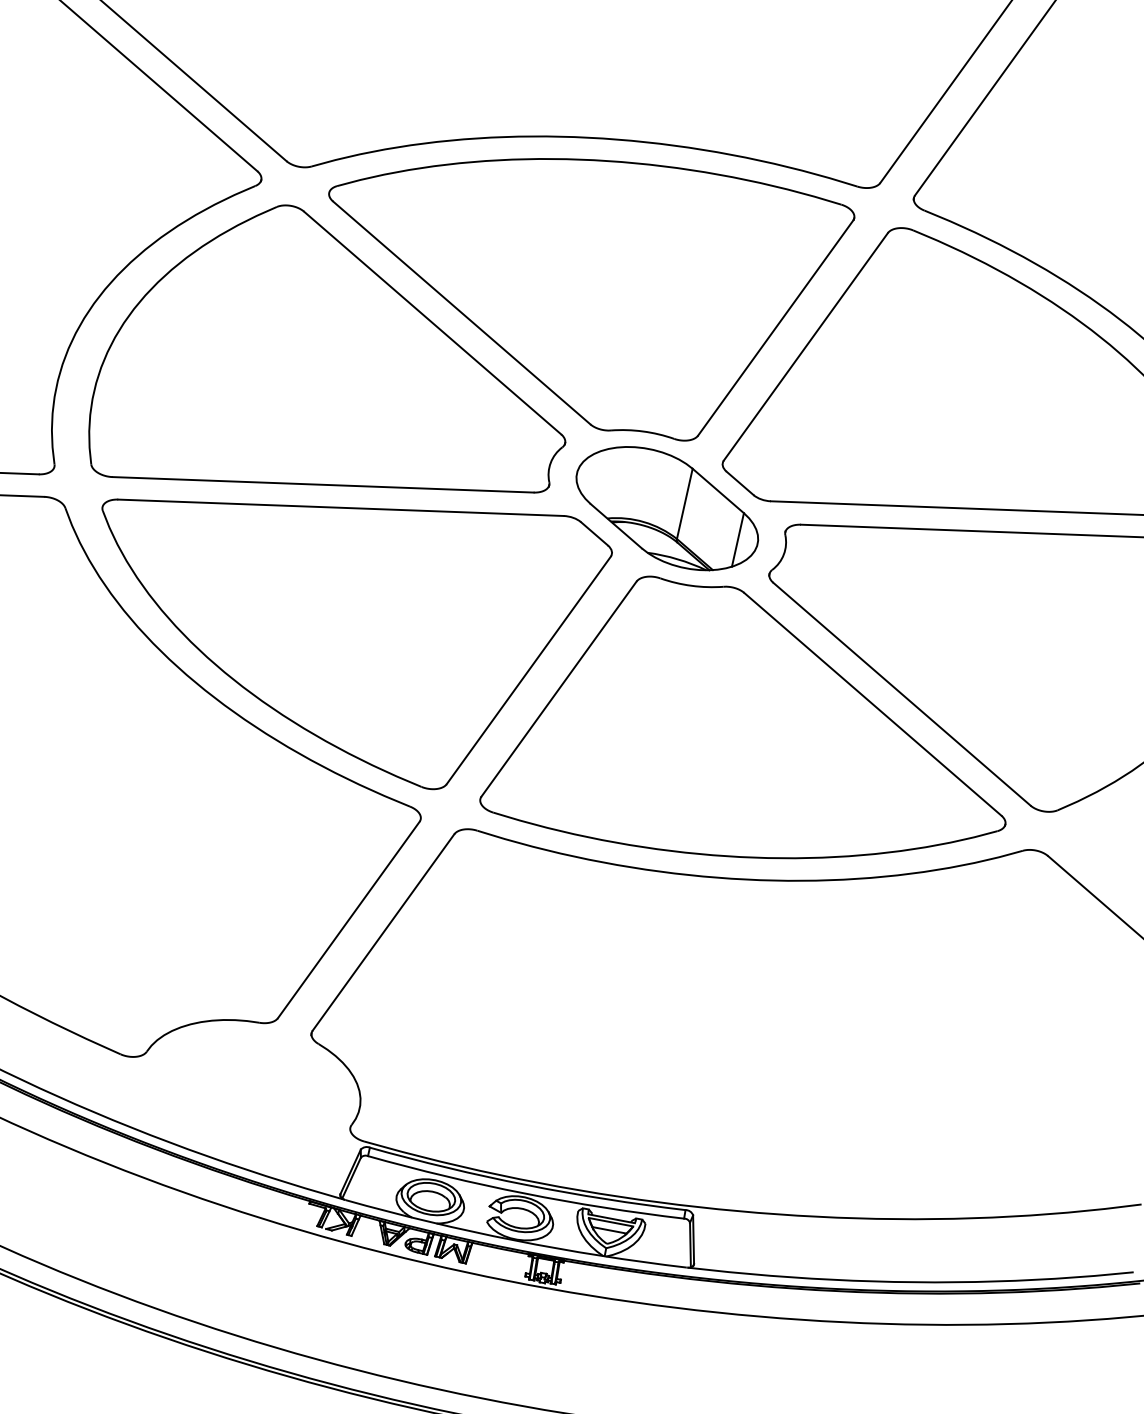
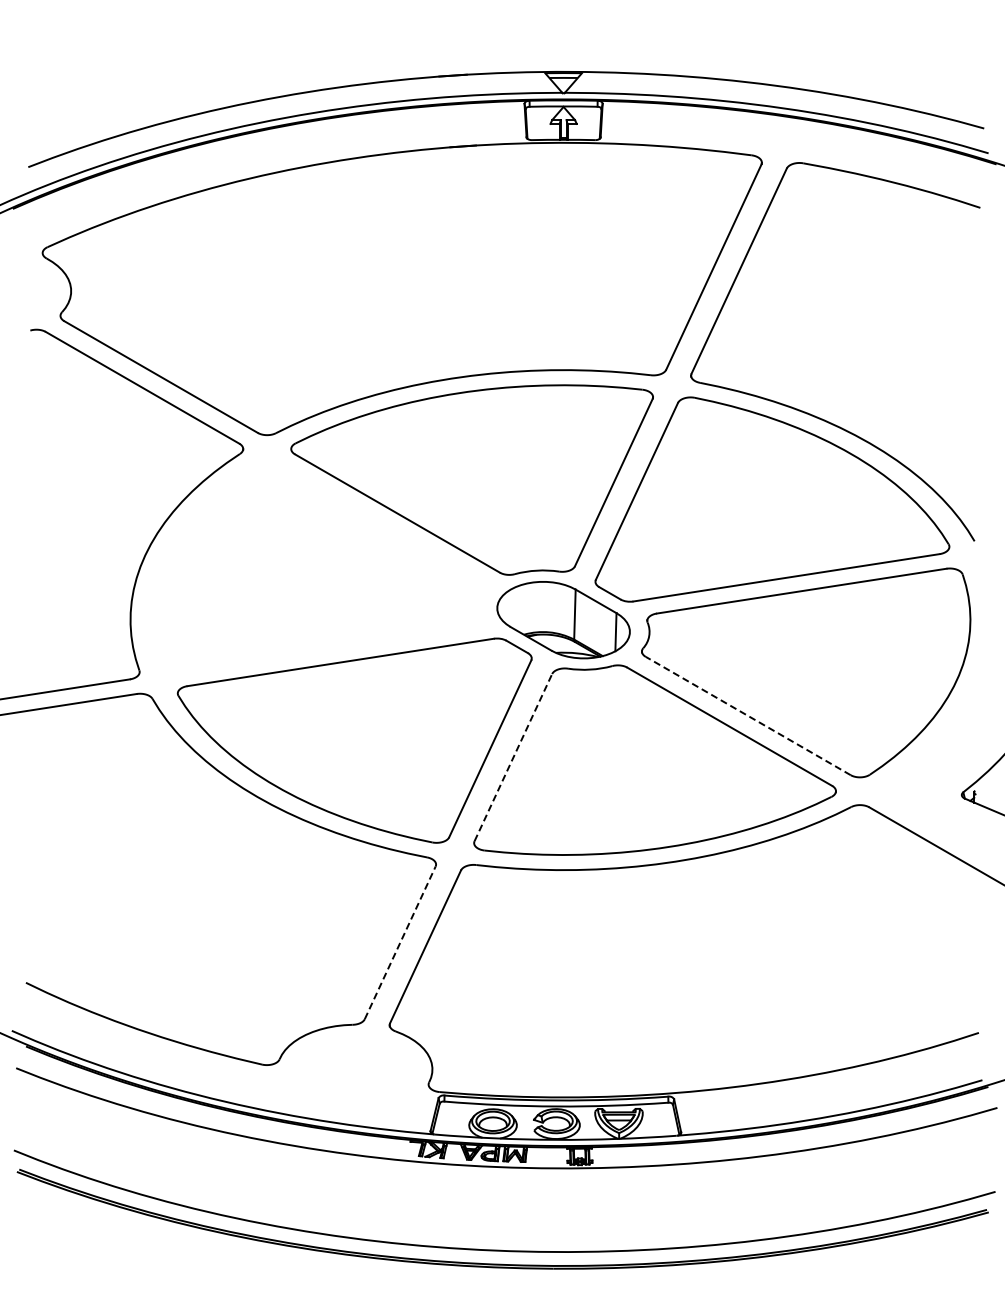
part: (338, 368) -> (320, 567), removed
line: (559, 688) -> (513, 757), solid -> dashed
line: (901, 693) -> (747, 715), solid -> dashed
line: (349, 919) -> (400, 942), solid -> dashed

